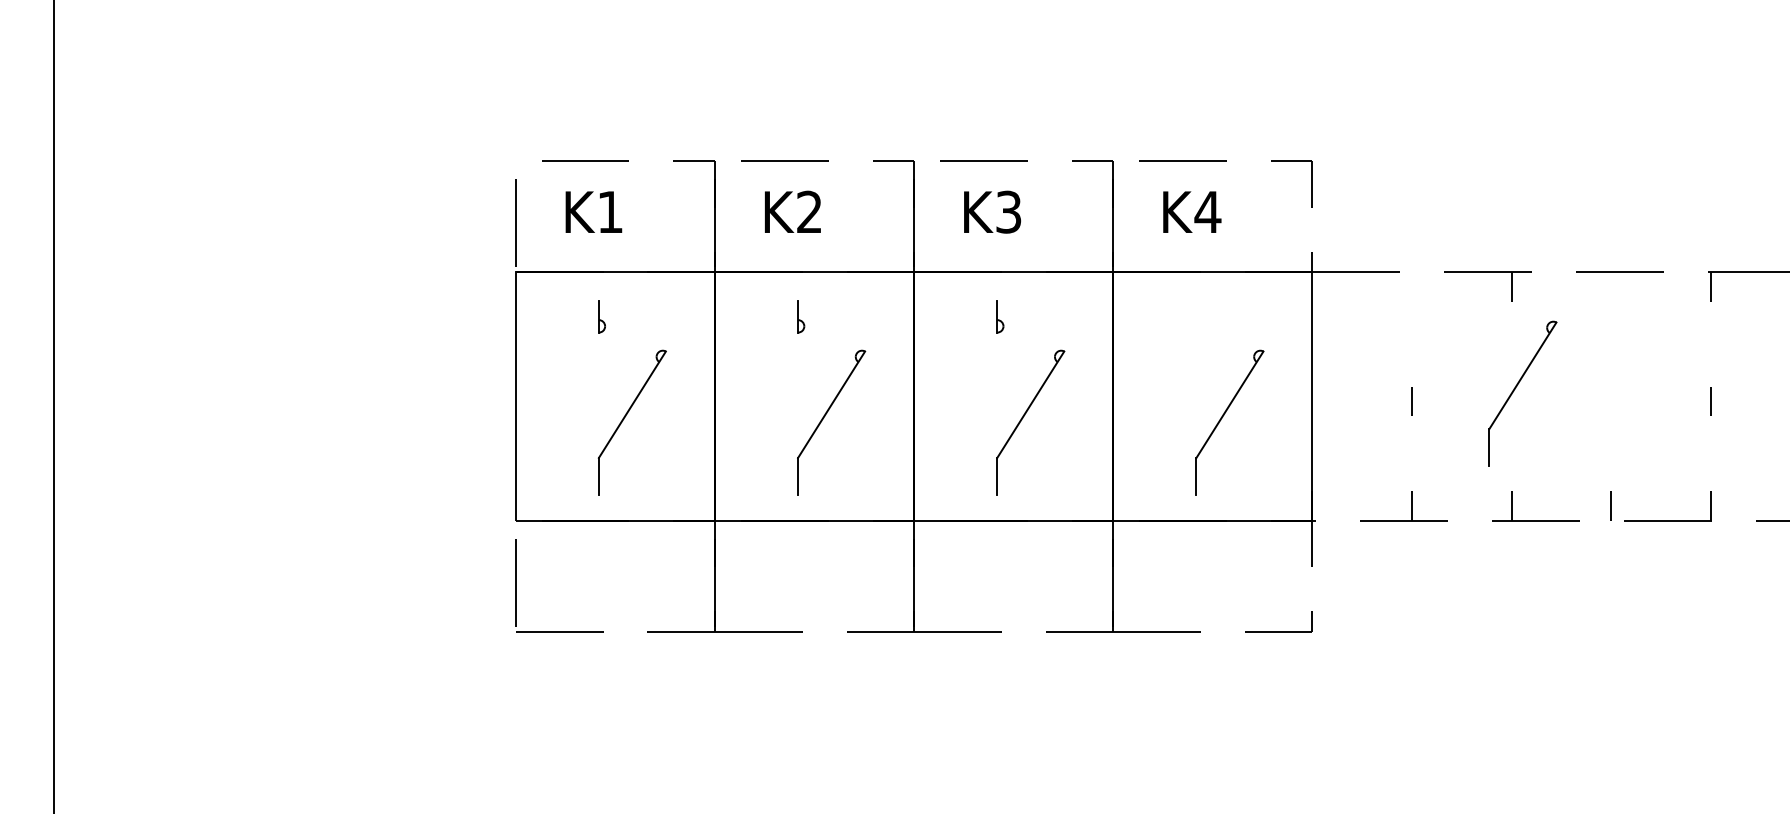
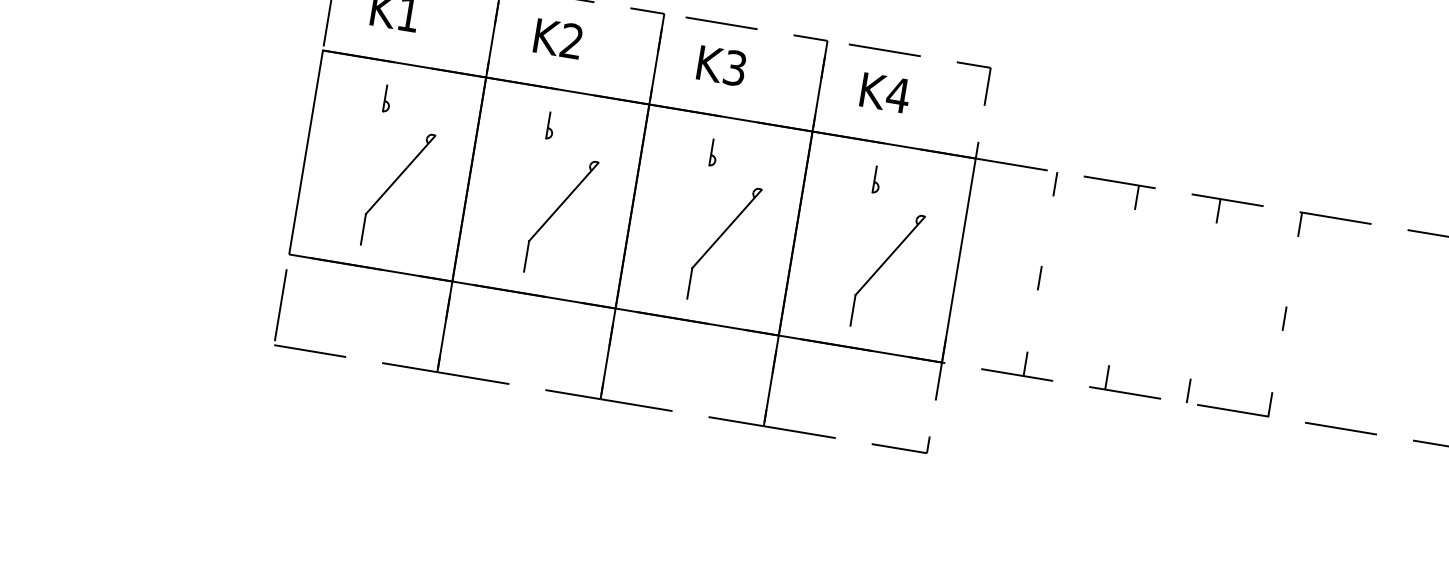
line: (1412, 286) -> (1055, 183), added
line: (1611, 286) -> (1218, 210), added
part: (1199, 316) -> (877, 179), added
part: (1515, 389) -> (1126, 282), removed

